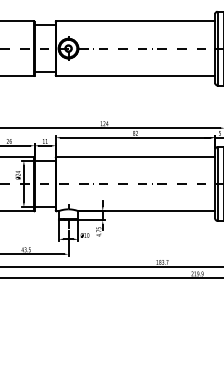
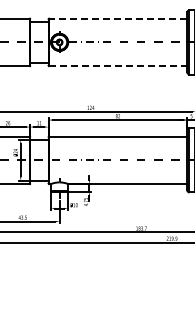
line: (134, 21) -> (117, 18), solid -> dashed
line: (136, 76) -> (118, 66), solid -> dashed

